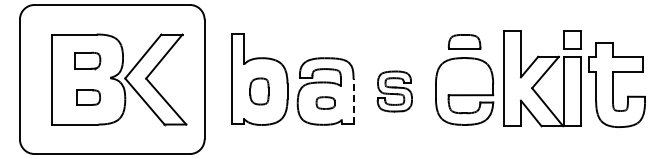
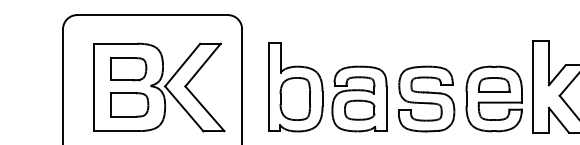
part: (464, 41) -> (494, 84), moved
part: (87, 60) -> (128, 68), size x1.43
part: (259, 91) -> (295, 98), size x1.67
part: (394, 91) -> (426, 98), size x1.67
part: (88, 97) -> (129, 104), size x1.67
line: (353, 101) -> (386, 108), dashed -> solid
part: (325, 102) -> (359, 109), size x1.67

